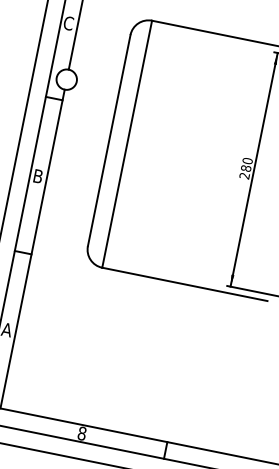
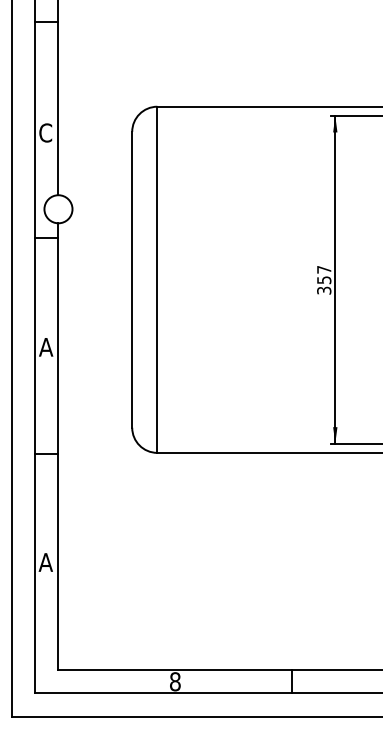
text: (246, 168) -> (324, 279), 280 -> 357
text: (38, 176) -> (46, 347), B -> A

